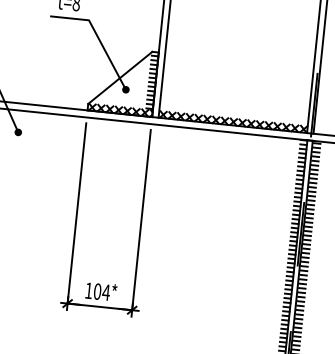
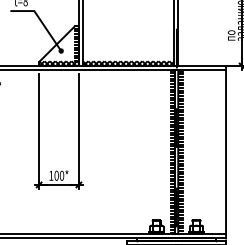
text: (105, 291) -> (61, 175), 104* -> 100*

